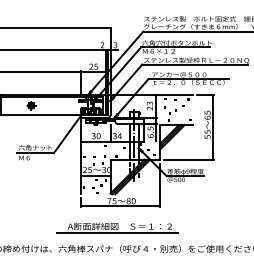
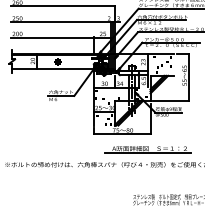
part: (116, 227) -> (147, 149), moved

